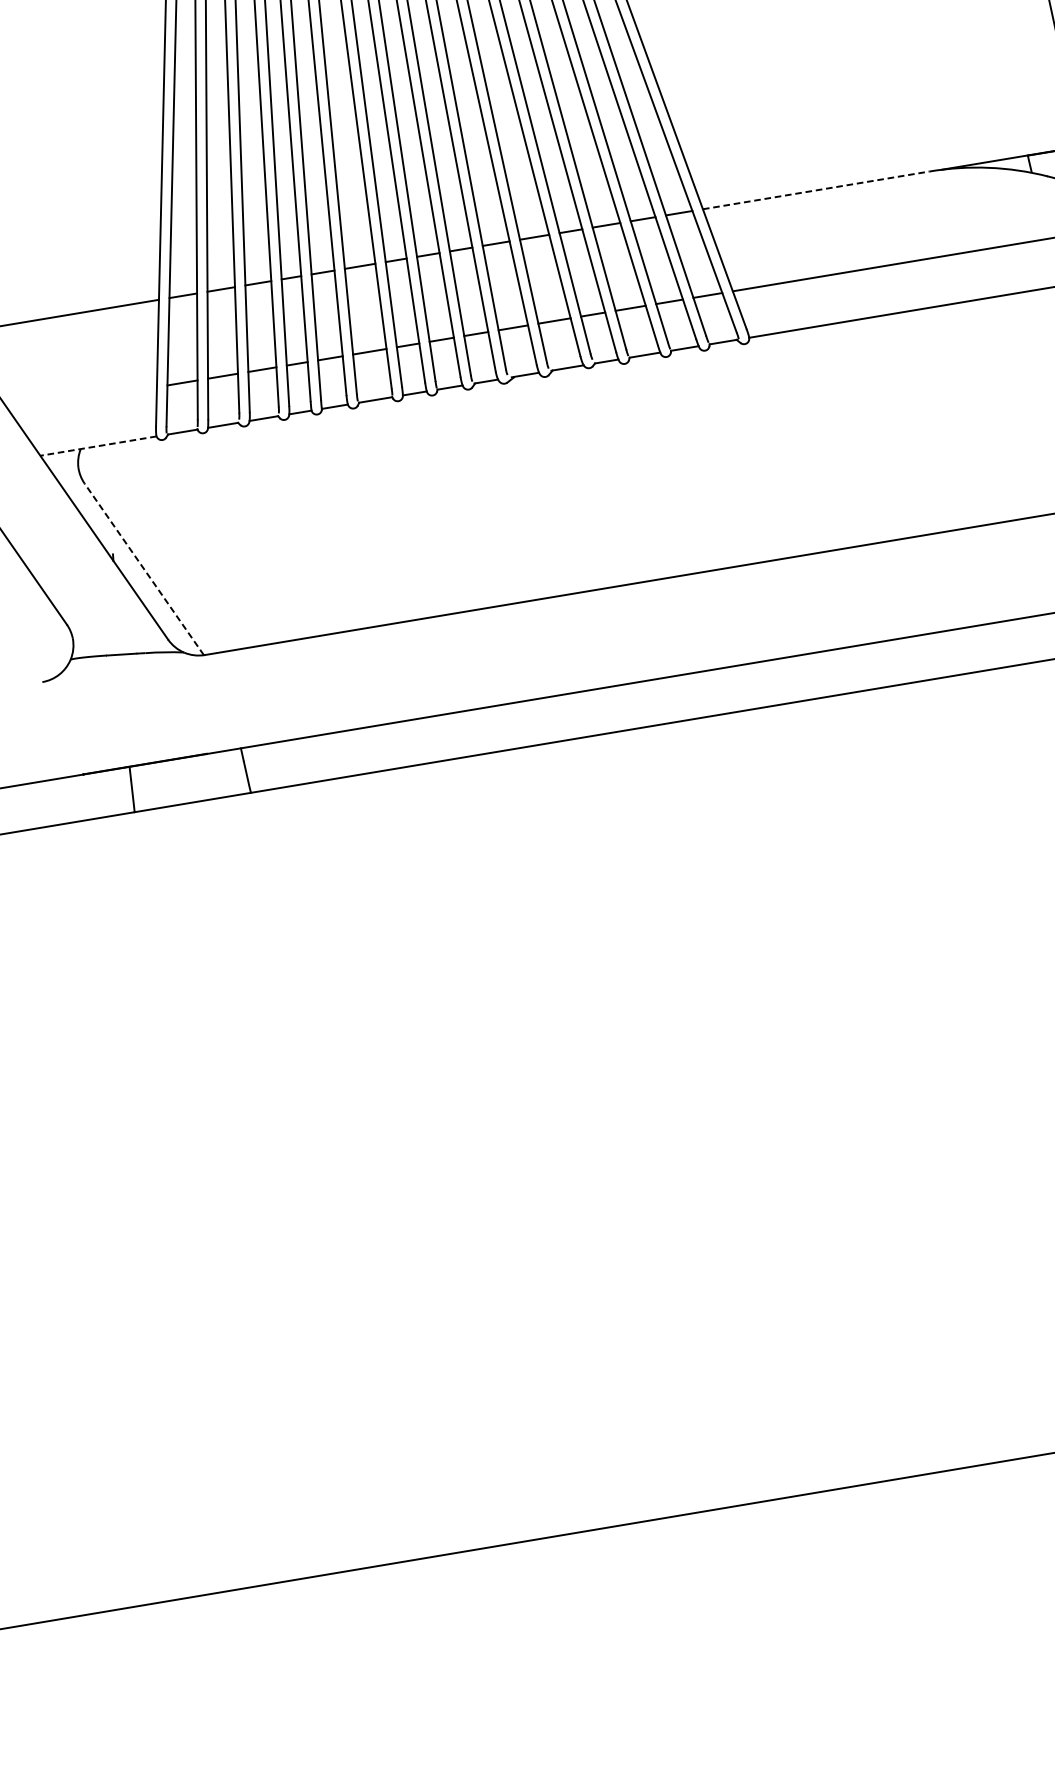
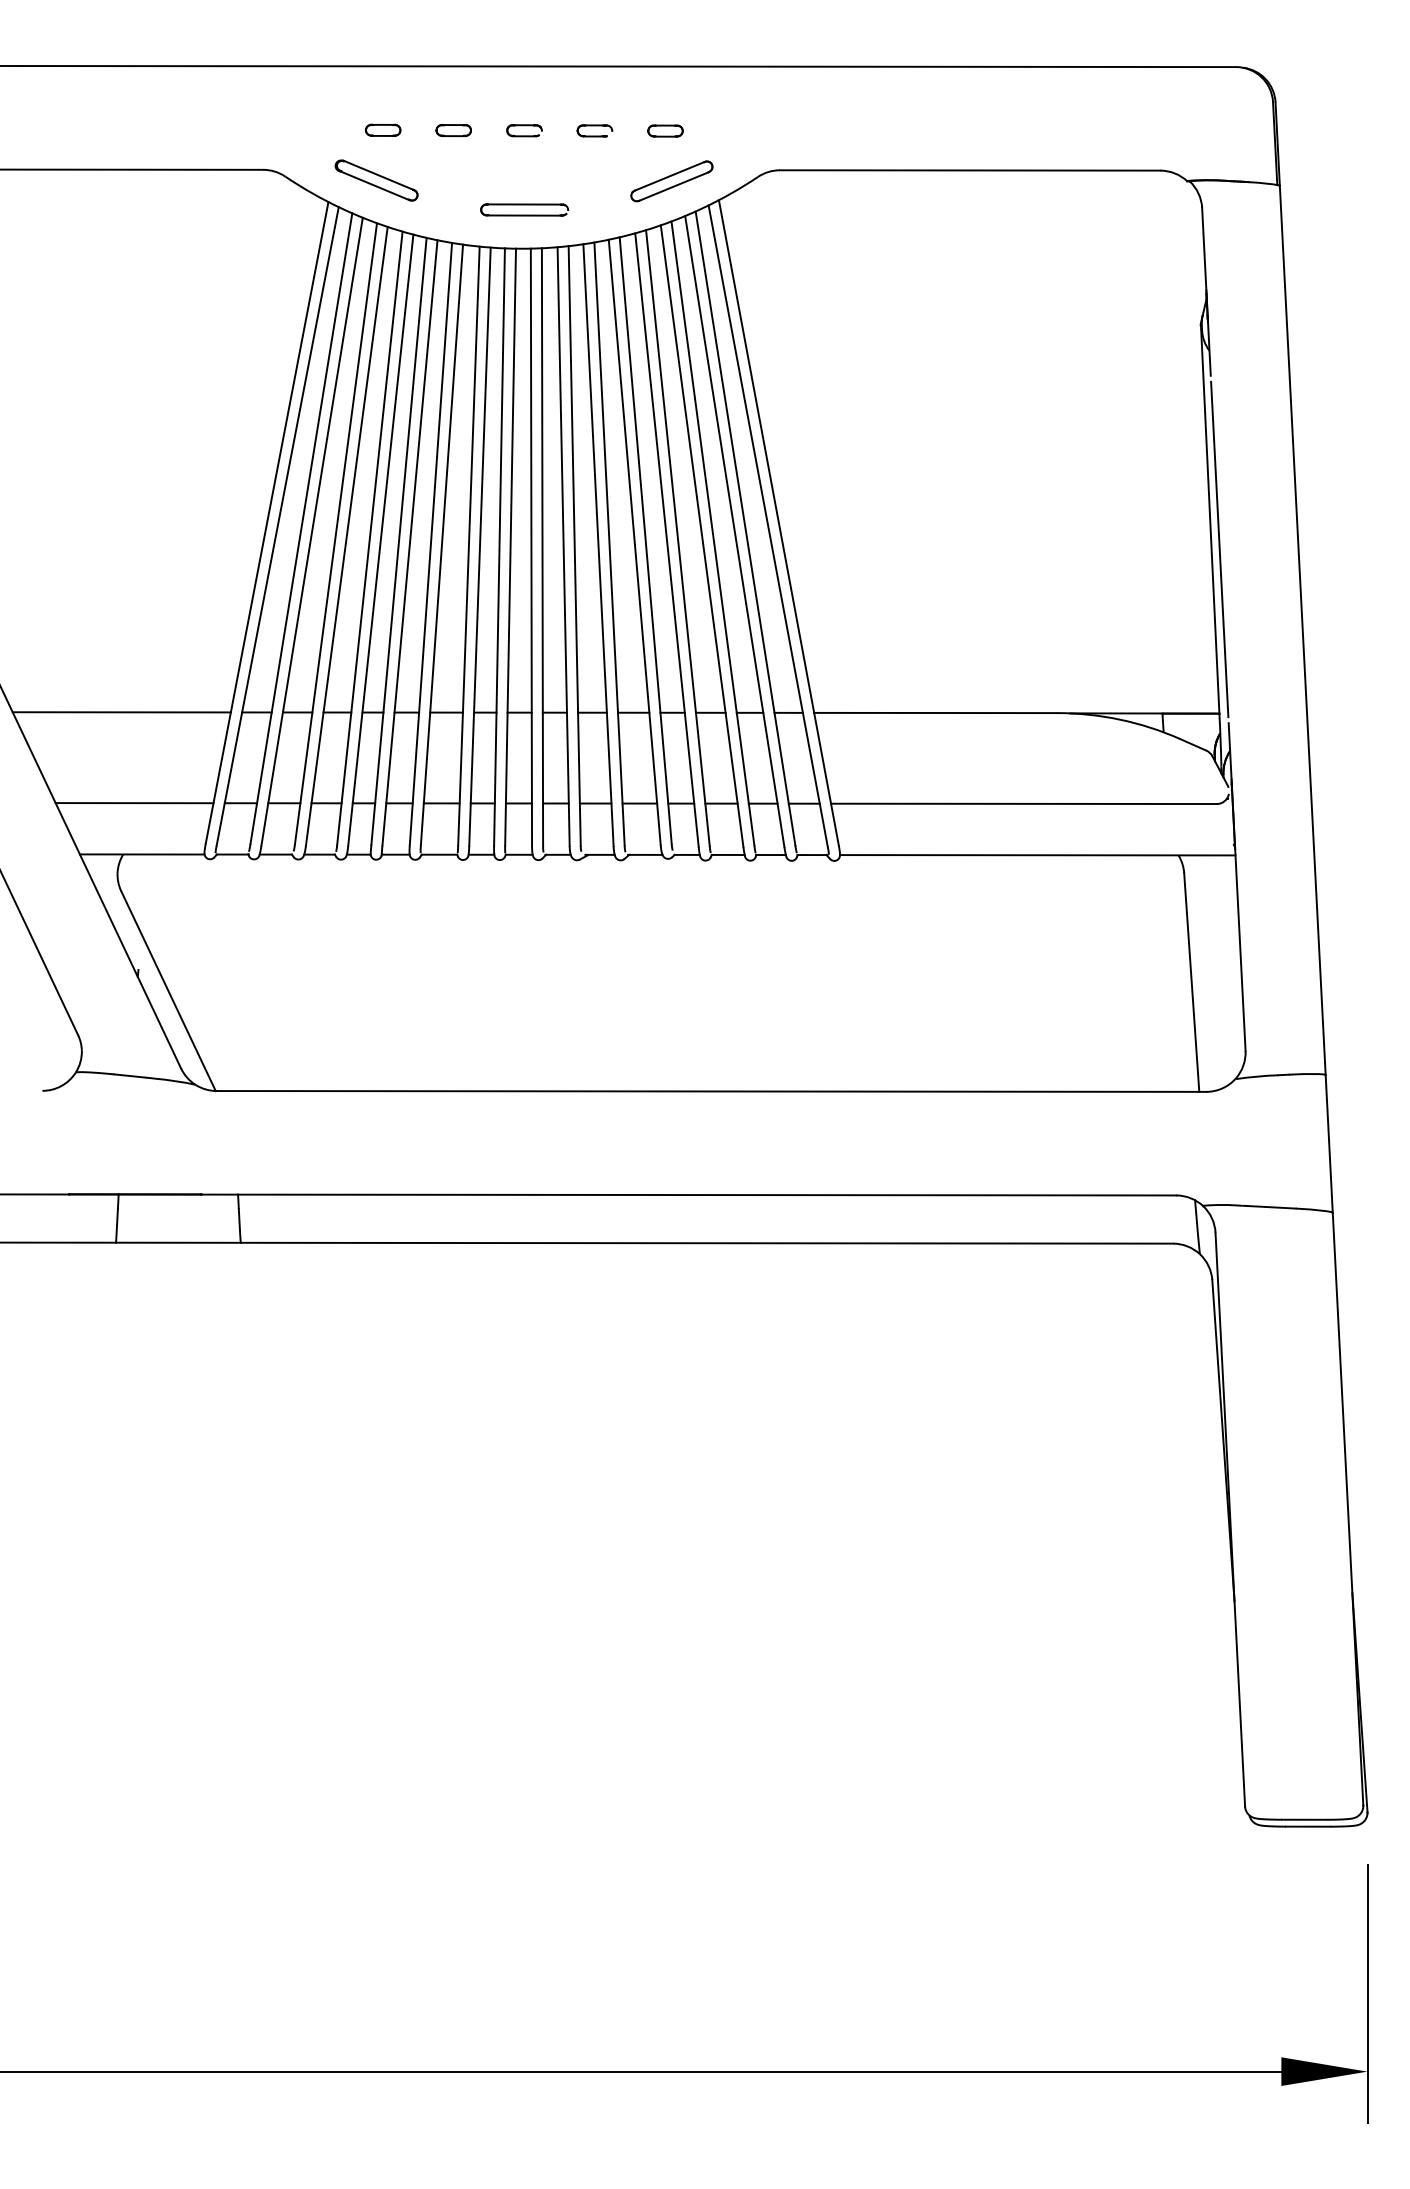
line: (817, 190) -> (936, 713), dashed -> solid
line: (83, 399) -> (134, 803), added
line: (97, 446) -> (141, 854), dashed -> solid
line: (144, 568) -> (168, 990), dashed -> solid

